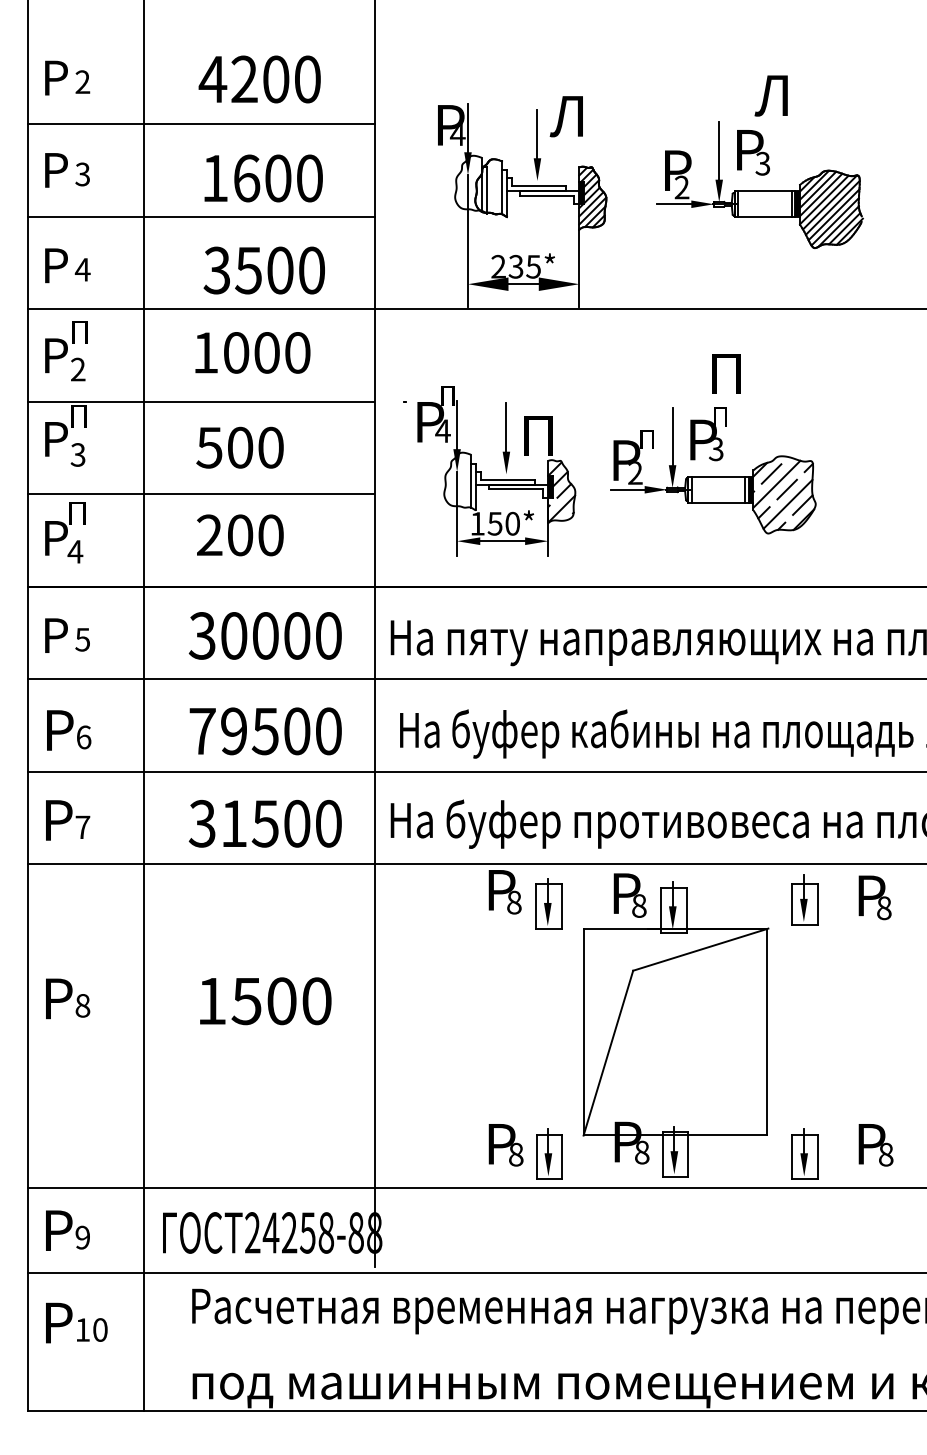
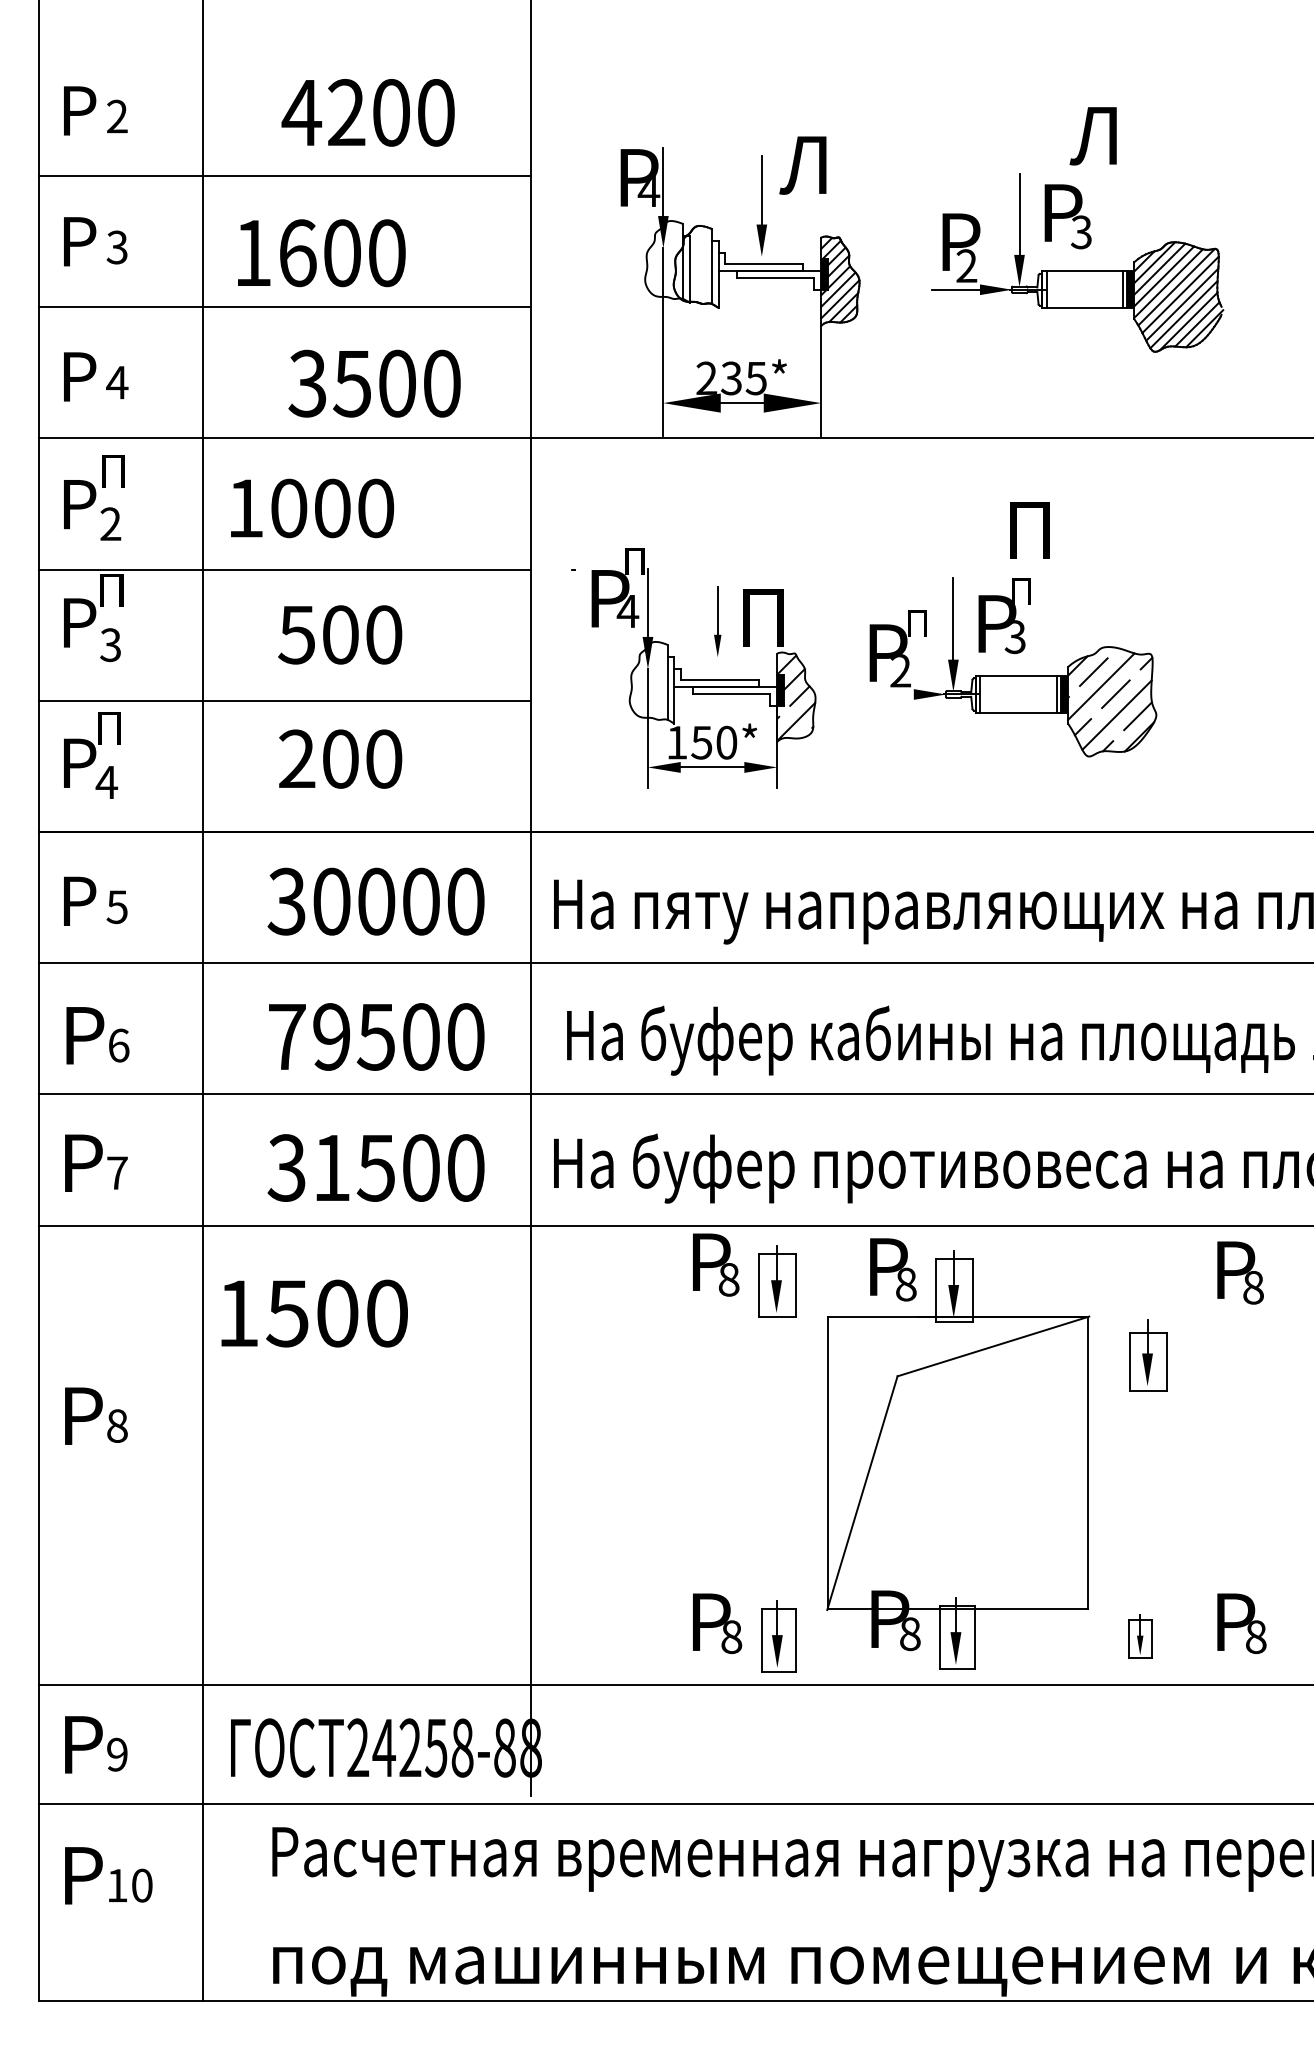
text: (263, 178) -> (321, 253), moved
text: (252, 352) -> (312, 508), moved
part: (506, 438) -> (717, 621), size x0.7
line: (627, 489) -> (889, 694), removed
part: (804, 900) -> (1148, 1355), moved
text: (265, 1001) -> (314, 1313), moved
part: (804, 1154) -> (1140, 1636), size x0.6

